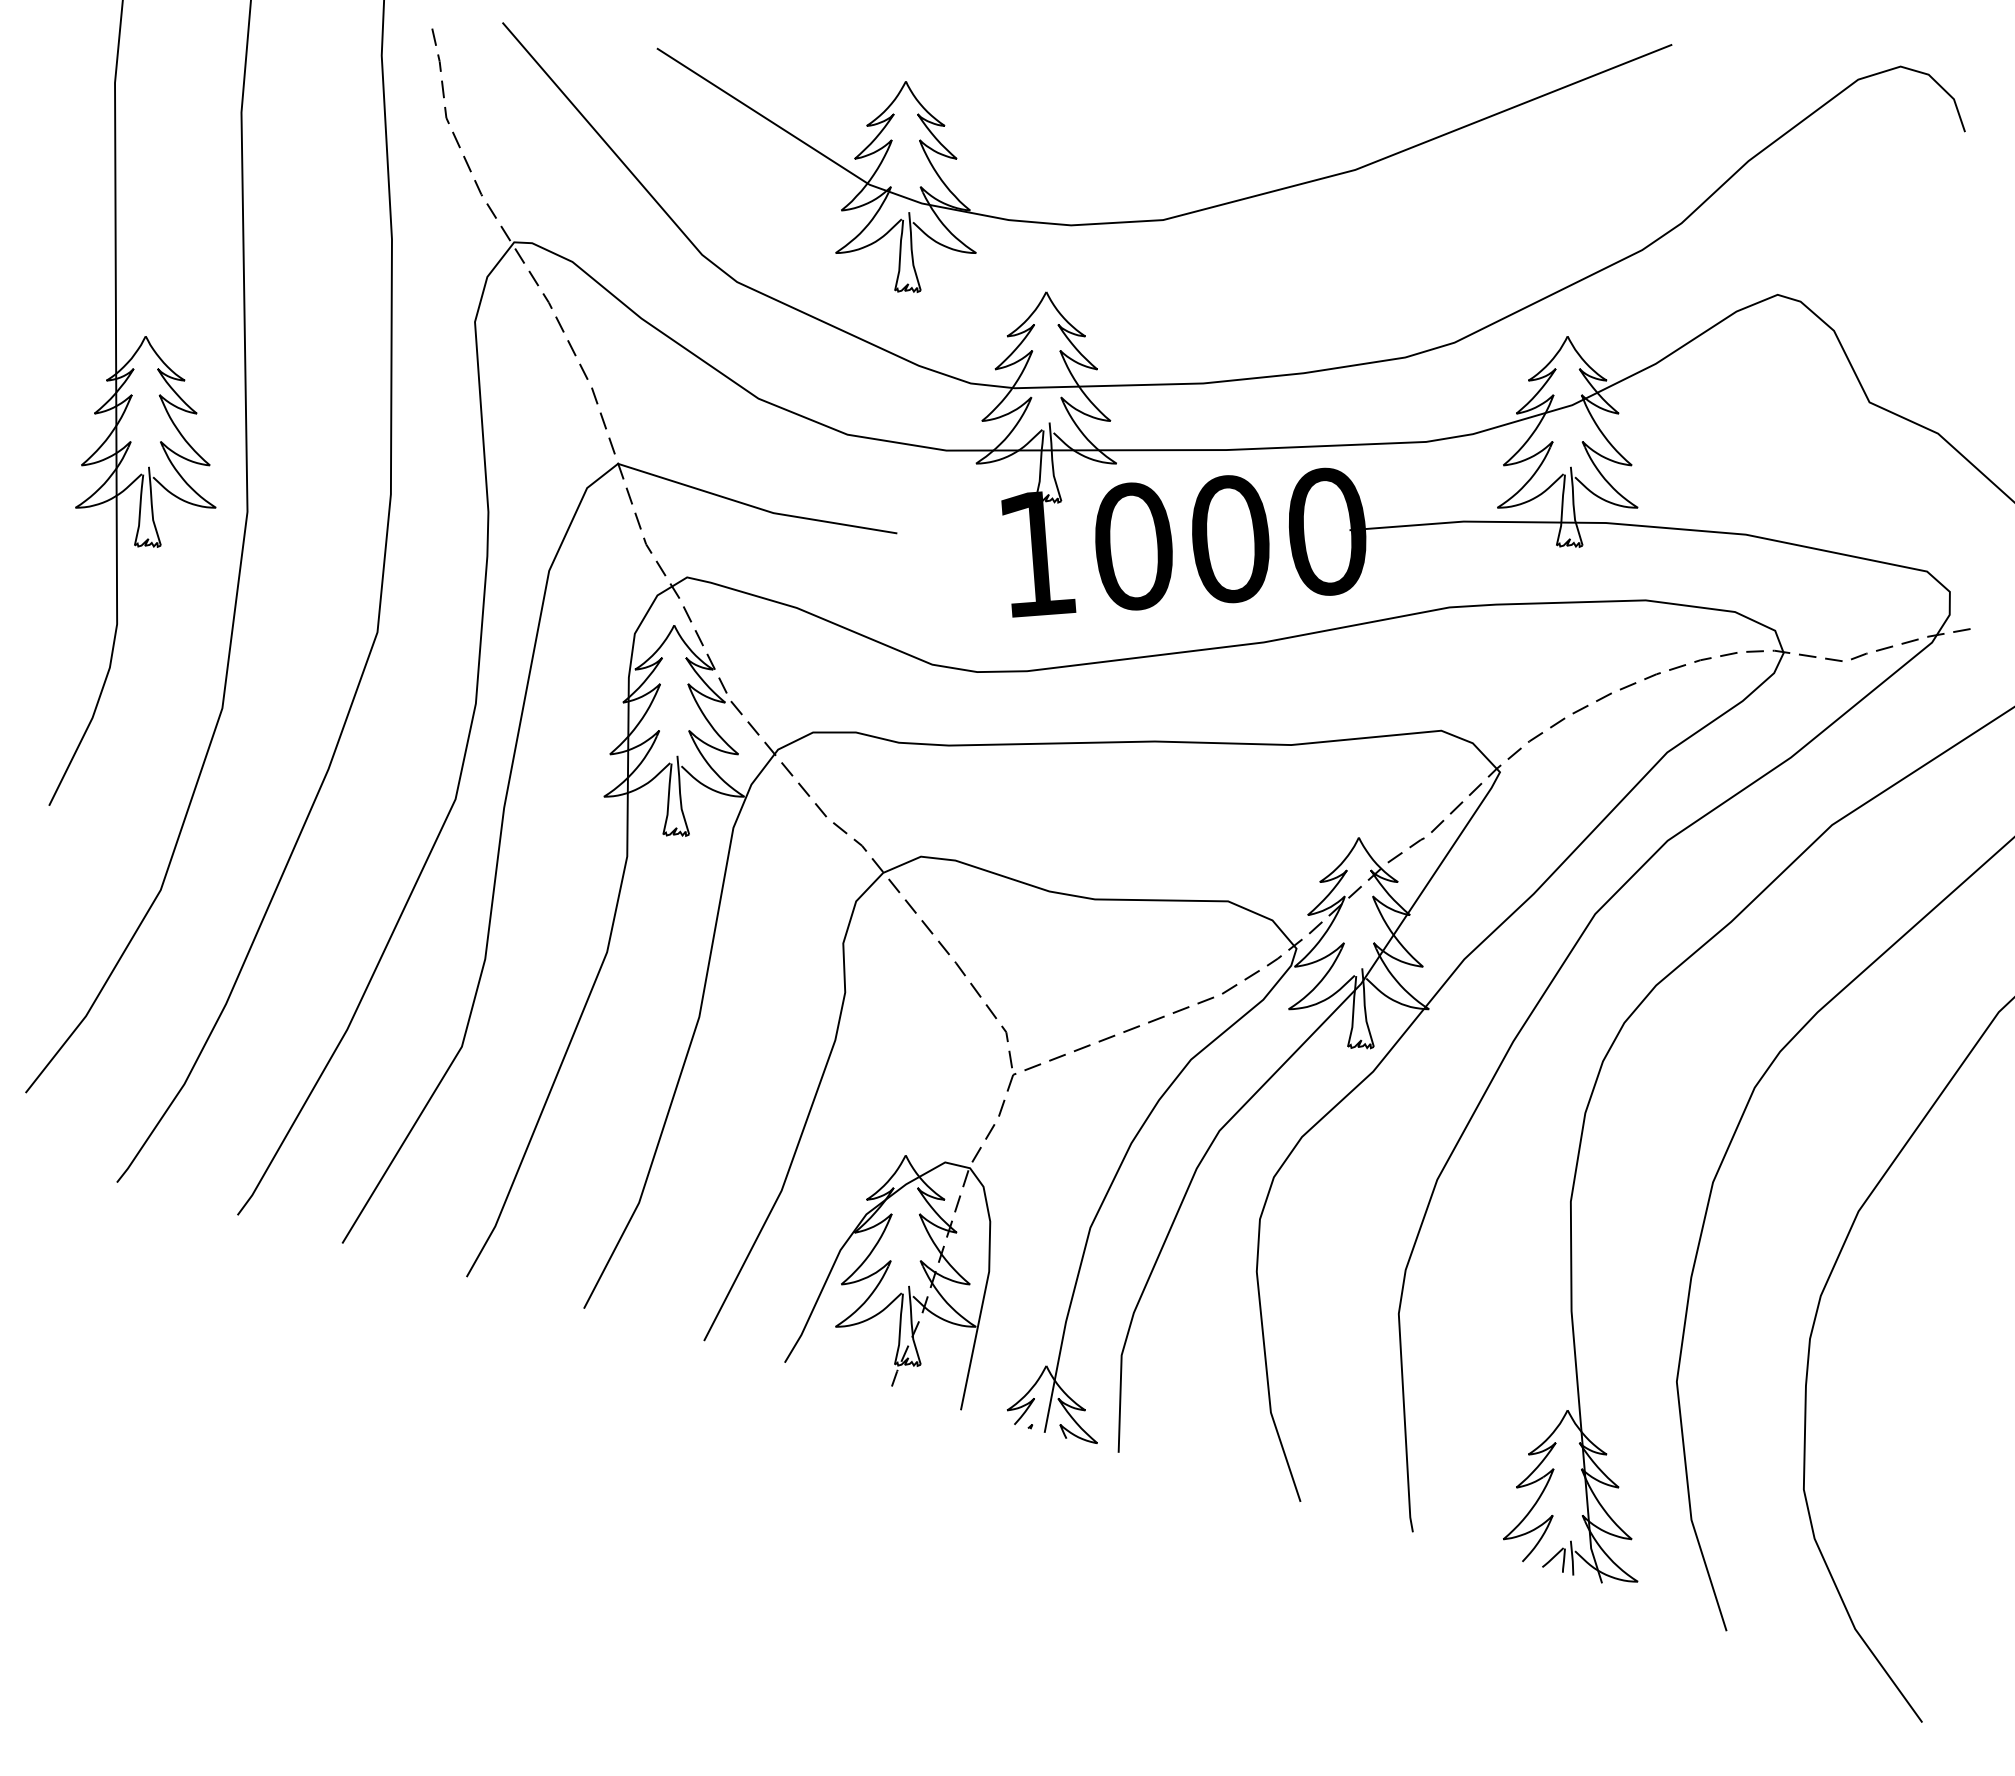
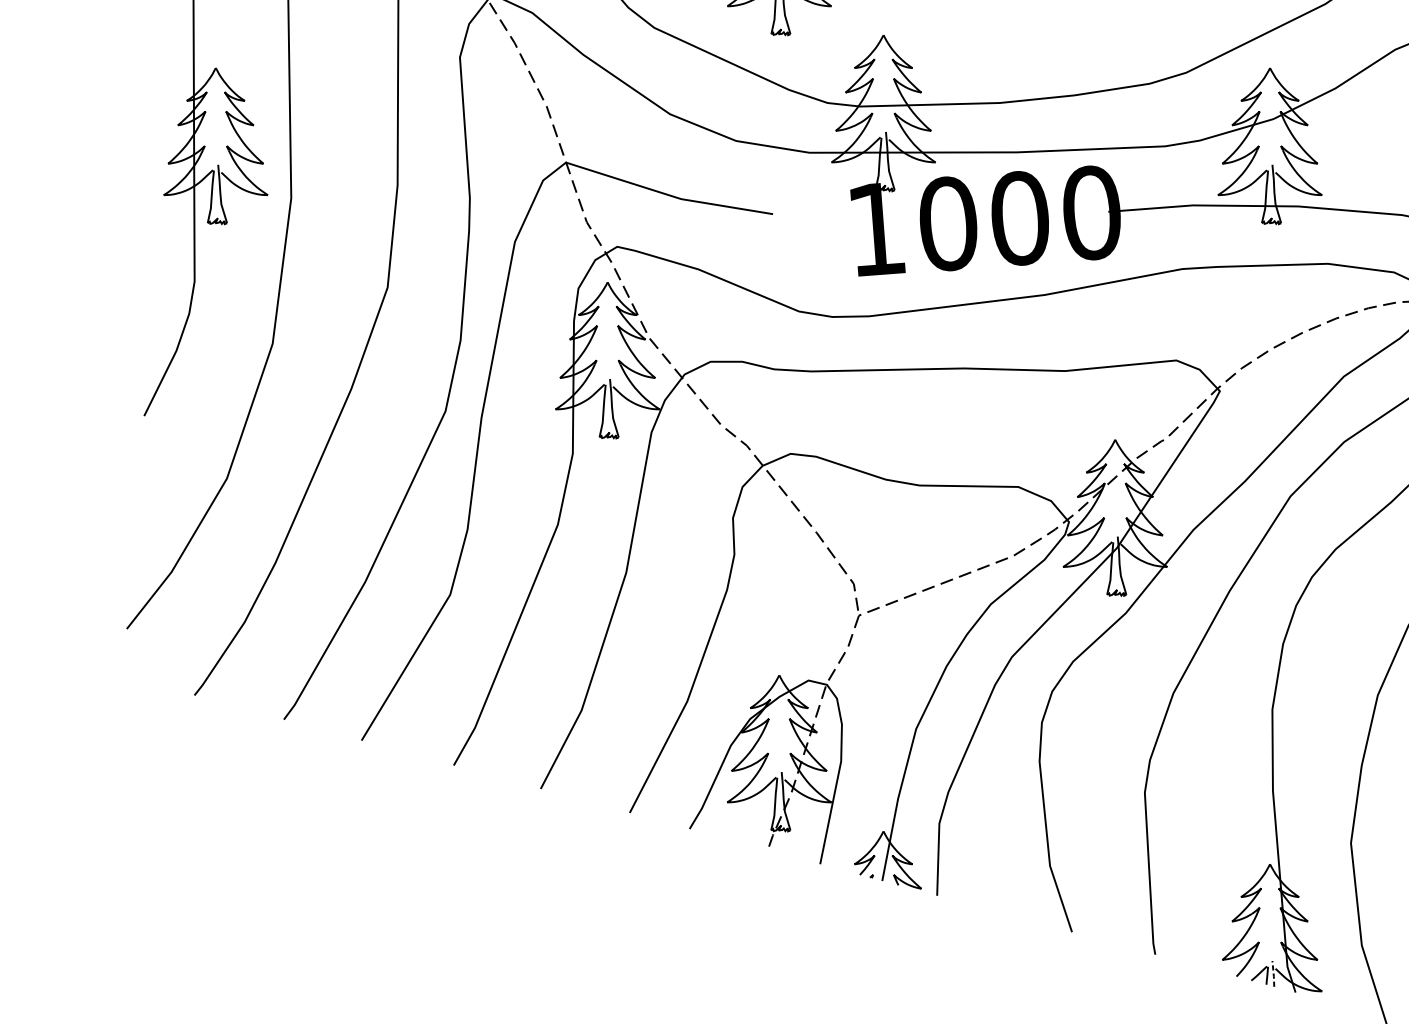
line: (1572, 1558) -> (1273, 974), solid -> dashed

